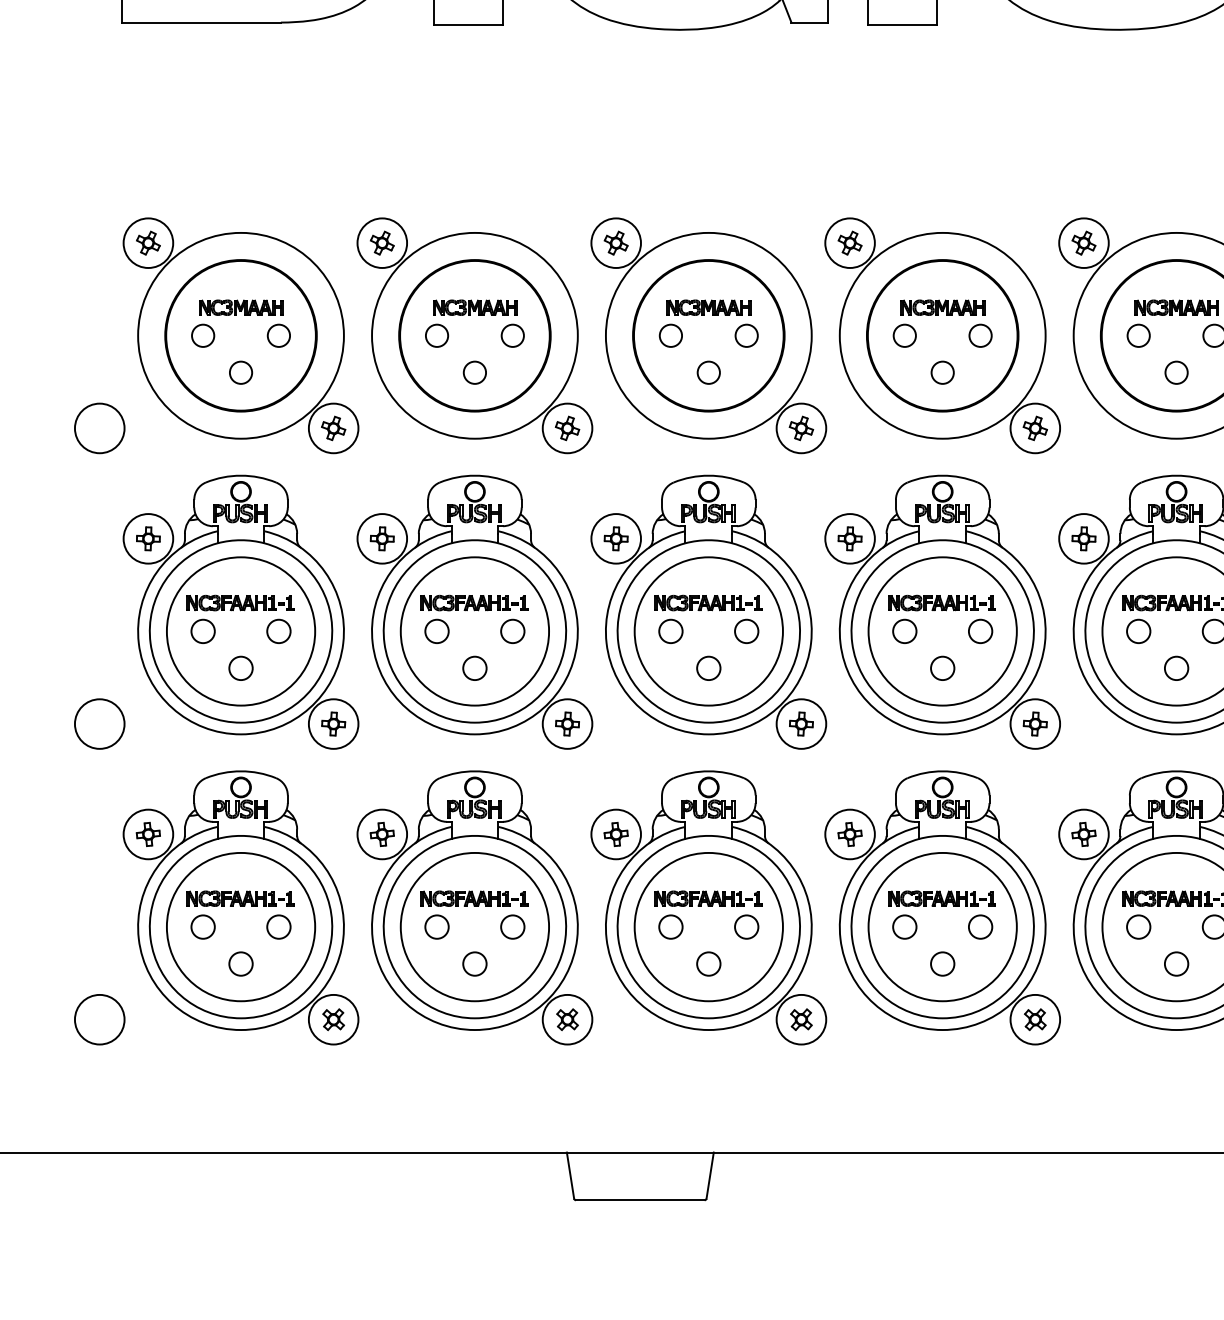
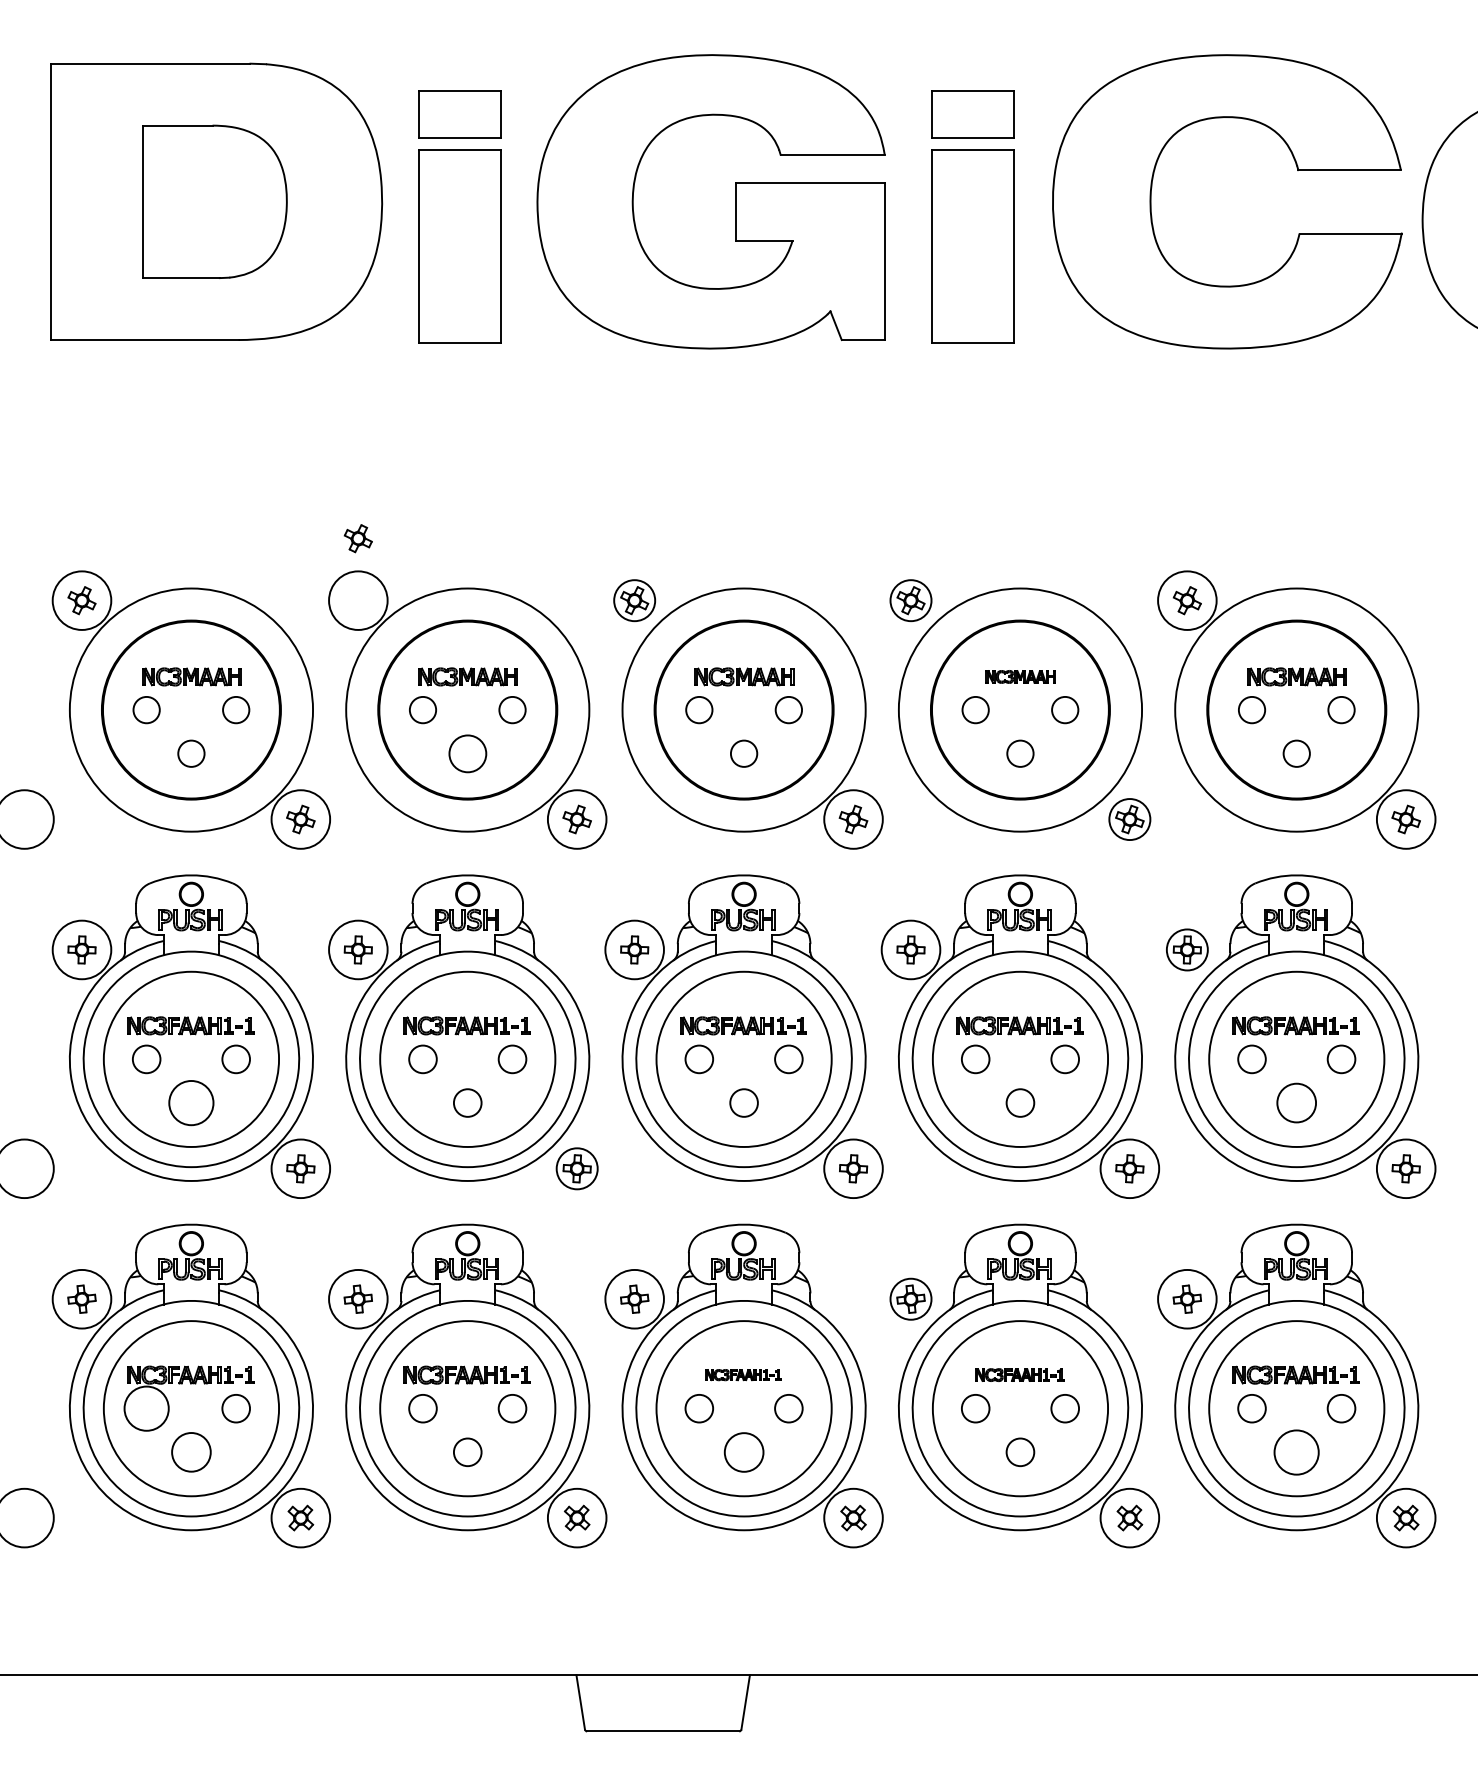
part: (381, 243) -> (357, 538), moved
circle: (616, 243) -> (634, 600), size x0.7
circle: (849, 243) -> (910, 600), size x0.7
part: (942, 307) -> (1020, 676), size x0.7
circle: (474, 372) -> (467, 753), size x1.4
circle: (1035, 428) -> (1129, 819), size x0.7
circle: (1084, 538) -> (1187, 949), size x0.7
circle: (241, 667) -> (191, 1102), size x1.6
circle: (1176, 667) -> (1296, 1102), size x1.4
circle: (566, 723) -> (576, 1168), size x0.7
circle: (849, 833) -> (910, 1298), size x0.7
part: (708, 898) -> (743, 1374), size x0.6
part: (941, 898) -> (1019, 1374), size x0.7
circle: (203, 926) -> (146, 1408), size x1.6
circle: (708, 963) -> (743, 1451), size x1.4
circle: (1176, 963) -> (1296, 1451), size x1.6
circle: (241, 964) -> (191, 1452), size x1.4

